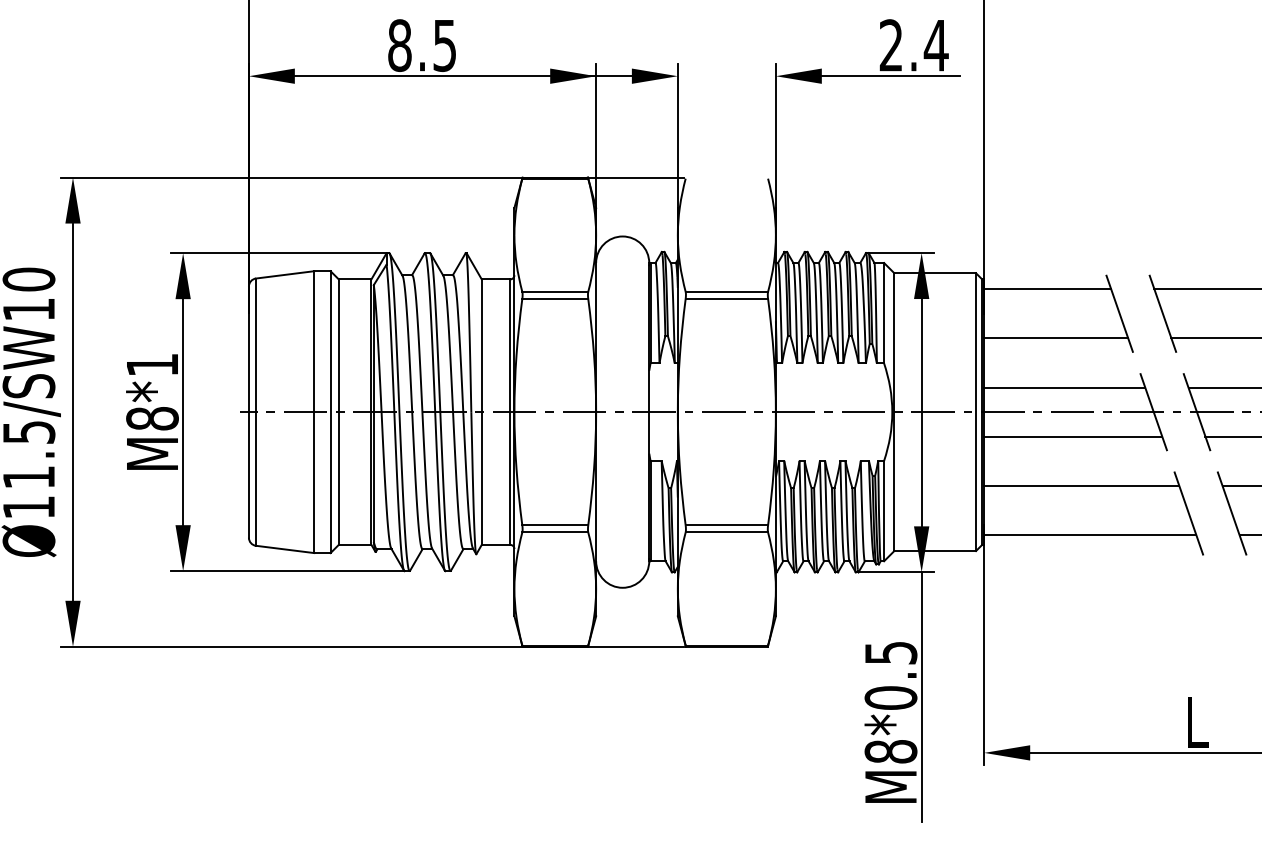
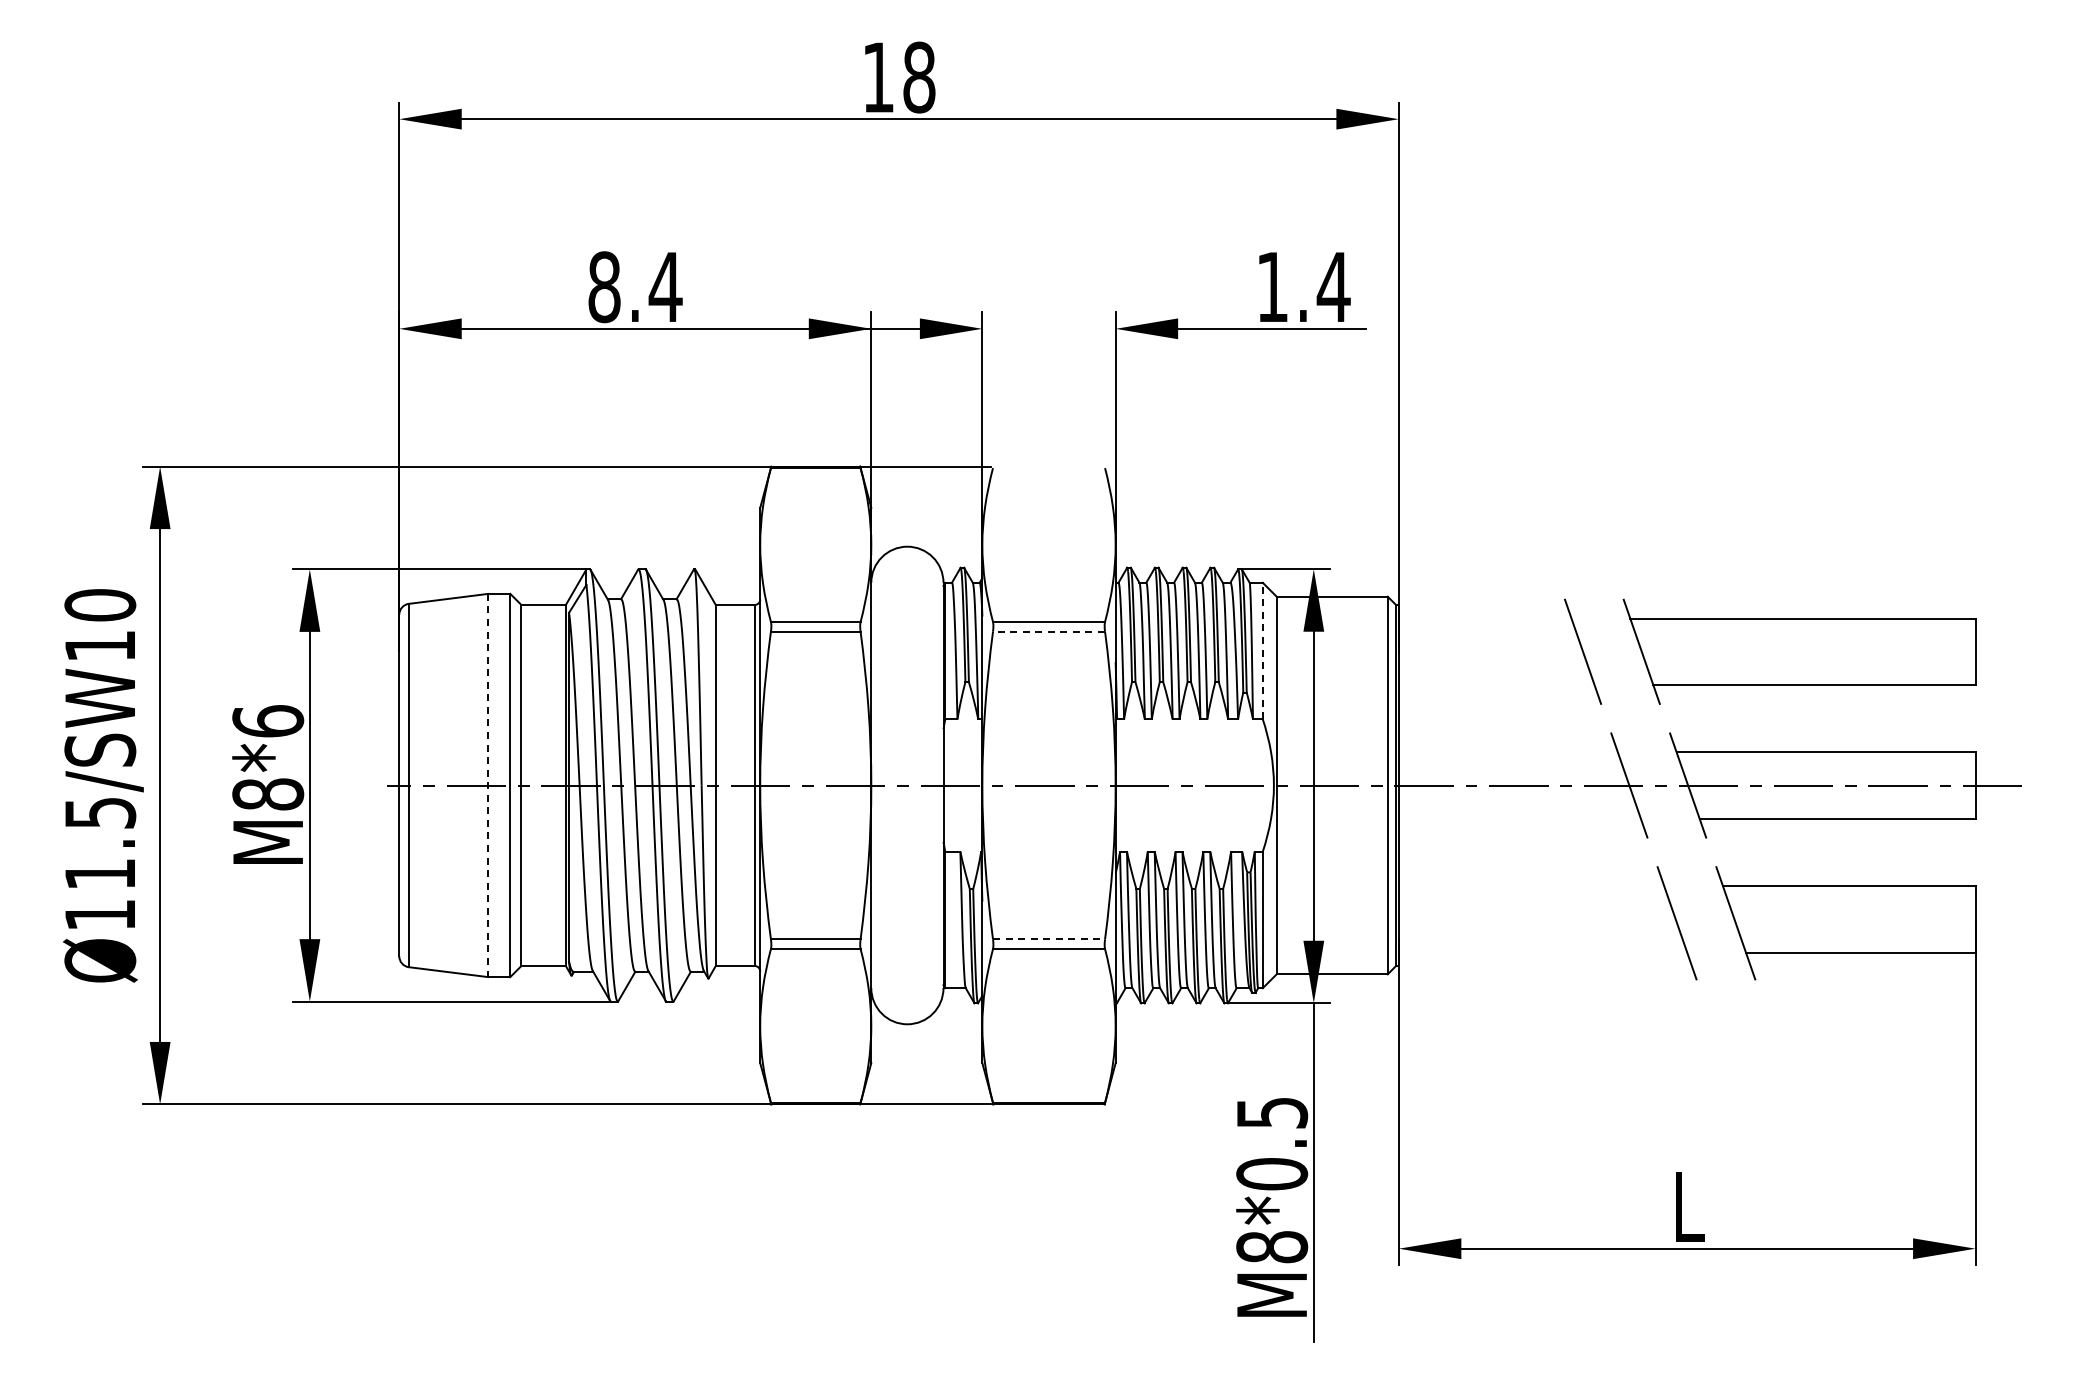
text: (444, 45) -> (665, 287), 8.5 -> 8.4
text: (891, 45) -> (1272, 286), 2.4 -> 1.4
line: (1047, 289) -> (1484, 618), removed
line: (726, 298) -> (1048, 631), solid -> dashed
line: (883, 312) -> (1262, 650), solid -> dashed
line: (1056, 338) -> (1496, 685), removed
text: (152, 365) -> (268, 721), M8*1 -> M8*6
line: (1064, 387) -> (1507, 752), removed
line: (314, 412) -> (488, 785), solid -> dashed
line: (1072, 436) -> (1519, 818), removed
line: (1081, 485) -> (1531, 885), removed
line: (727, 525) -> (1049, 939), solid -> dashed
line: (1089, 534) -> (1542, 952), removed

